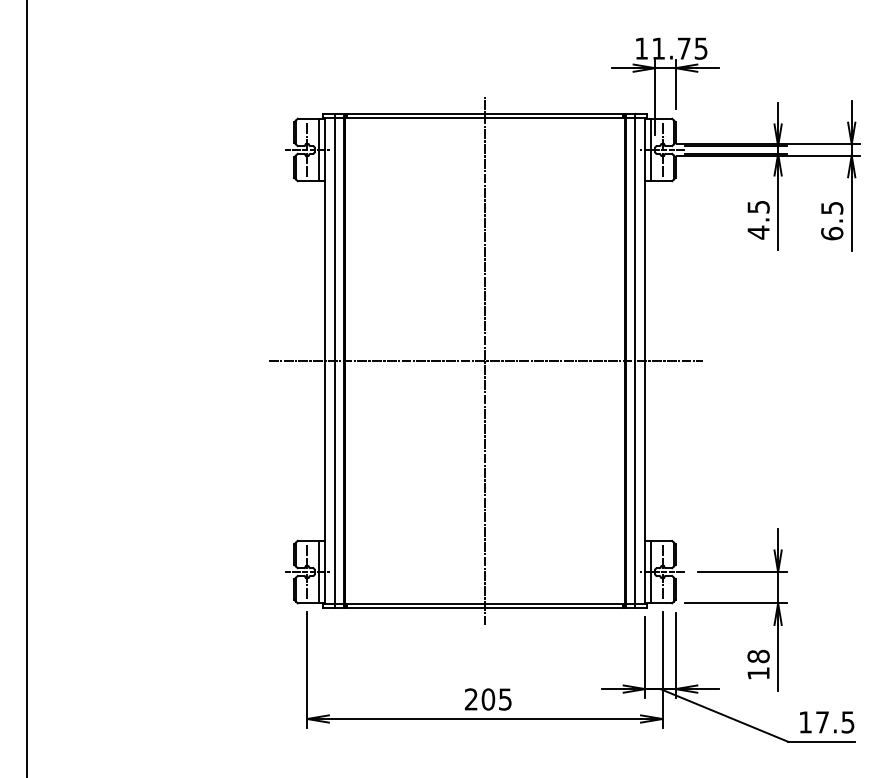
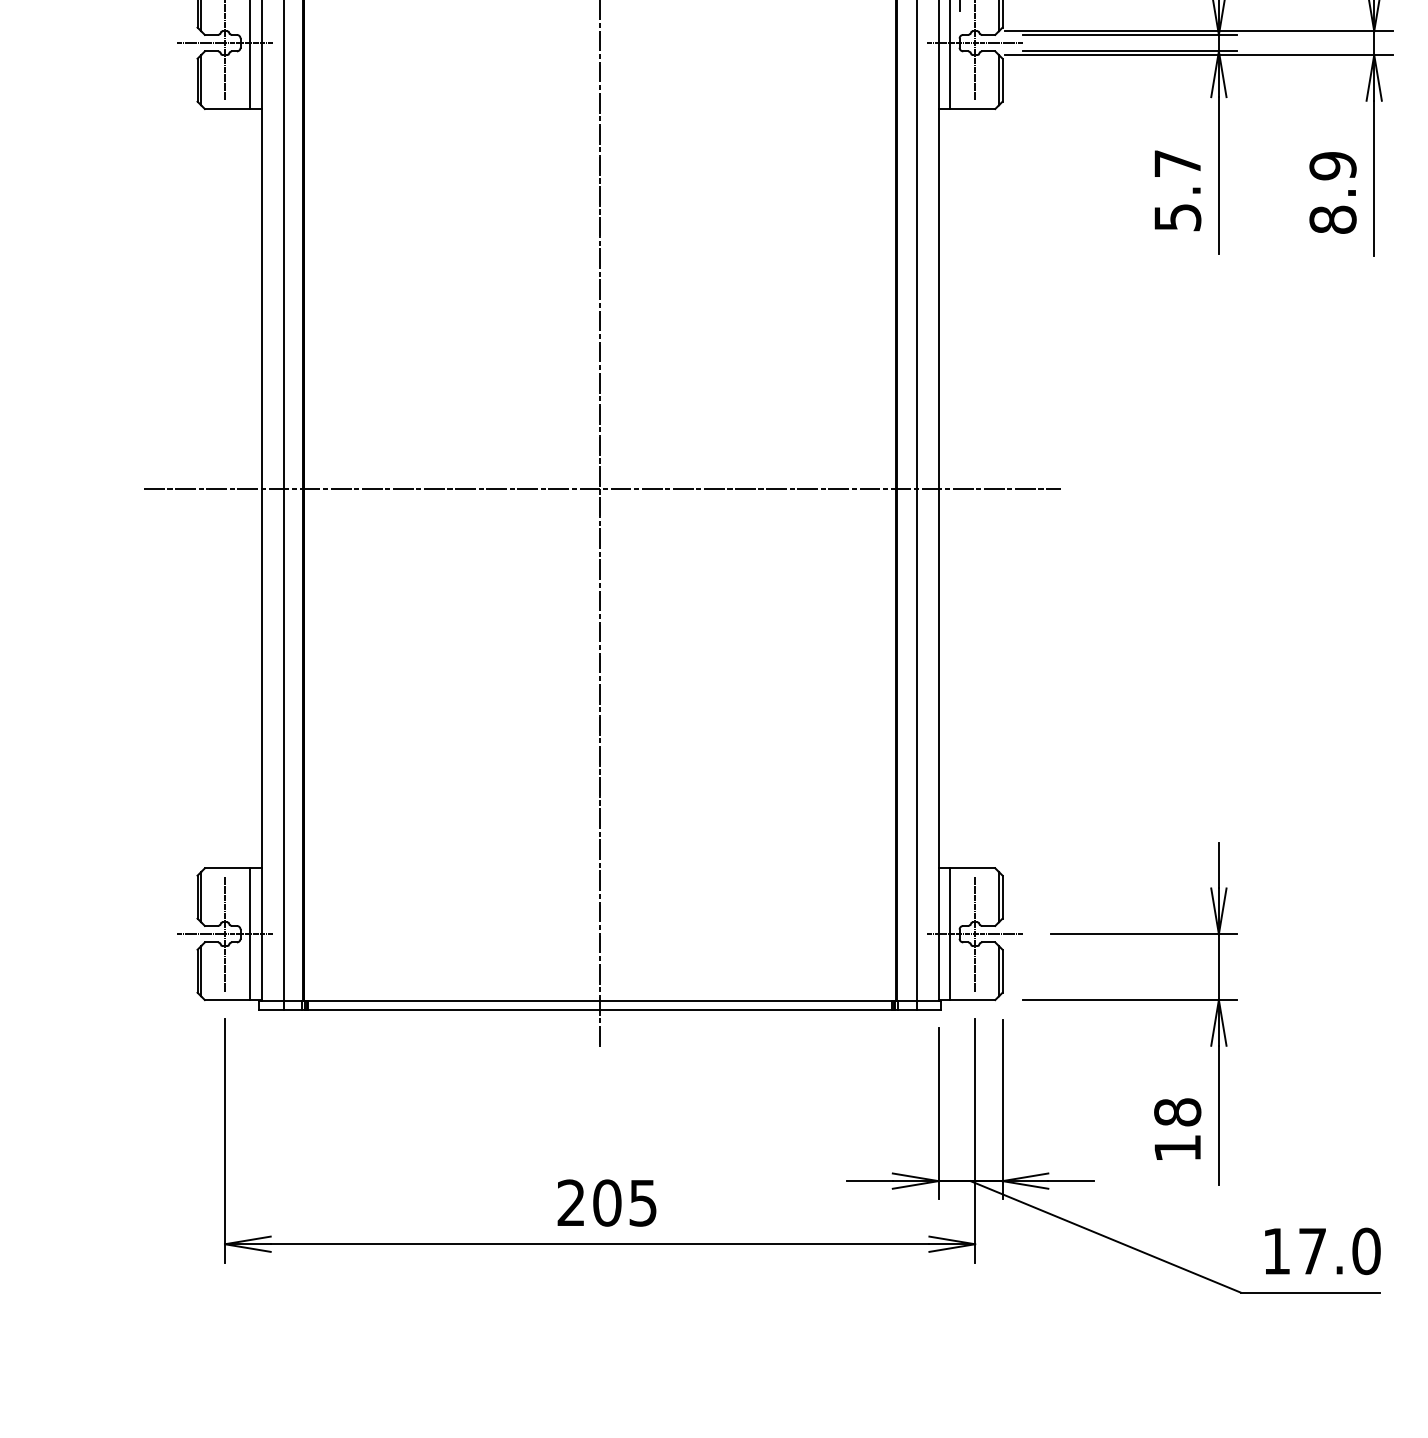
text: (758, 219) -> (1177, 189), 4.5 -> 5.7
text: (832, 220) -> (1333, 191), 6.5 -> 8.9
text: (847, 722) -> (1365, 1251), 17.5 -> 17.0

